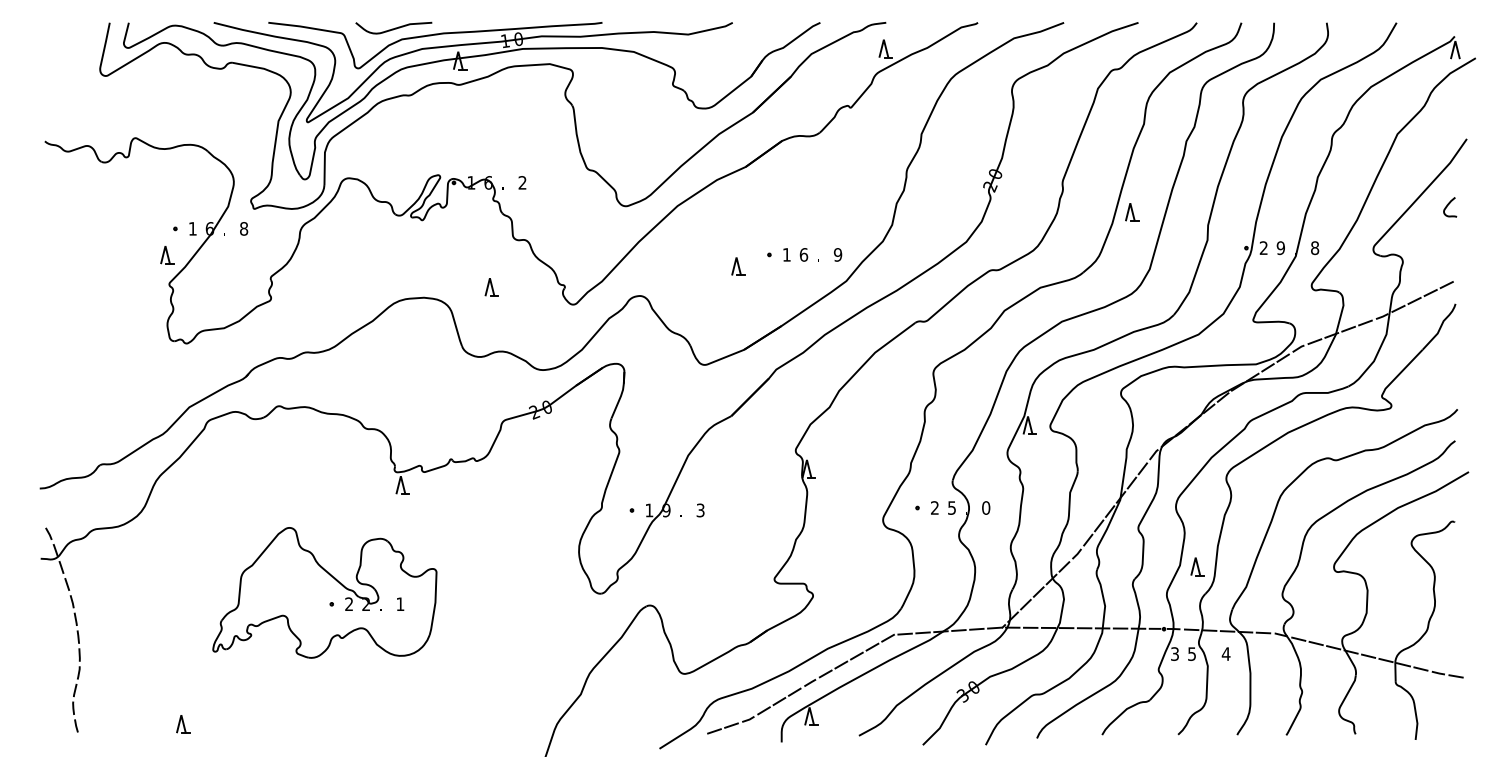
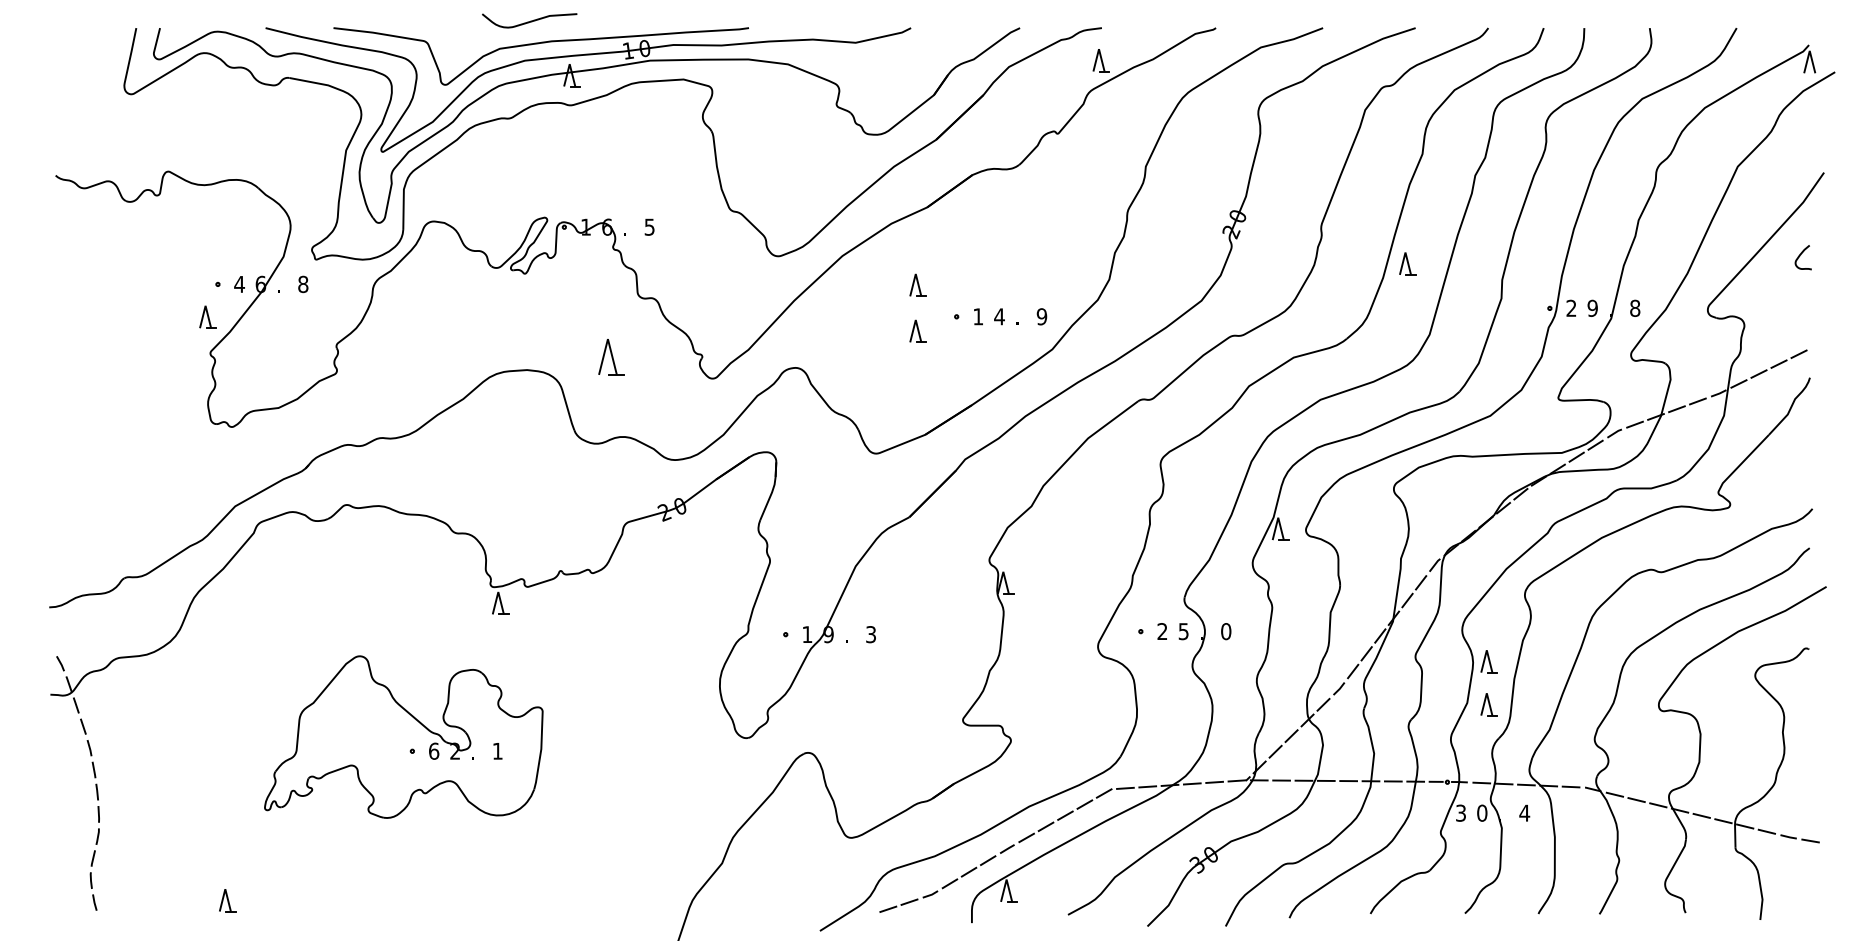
curve: (394, 27) -> (530, 20), moved
text: (522, 182) -> (649, 226), 2 -> 5
text: (192, 228) -> (239, 284), 1 -> 4
part: (737, 228) -> (917, 284), added
text: (803, 254) -> (999, 316), 6 -> 4
part: (491, 286) -> (610, 356), size x1.6
part: (1197, 532) -> (1488, 661), added
text: (349, 603) -> (434, 750), 2 -> 6
text: (1192, 653) -> (1482, 812), 5 -> 0

